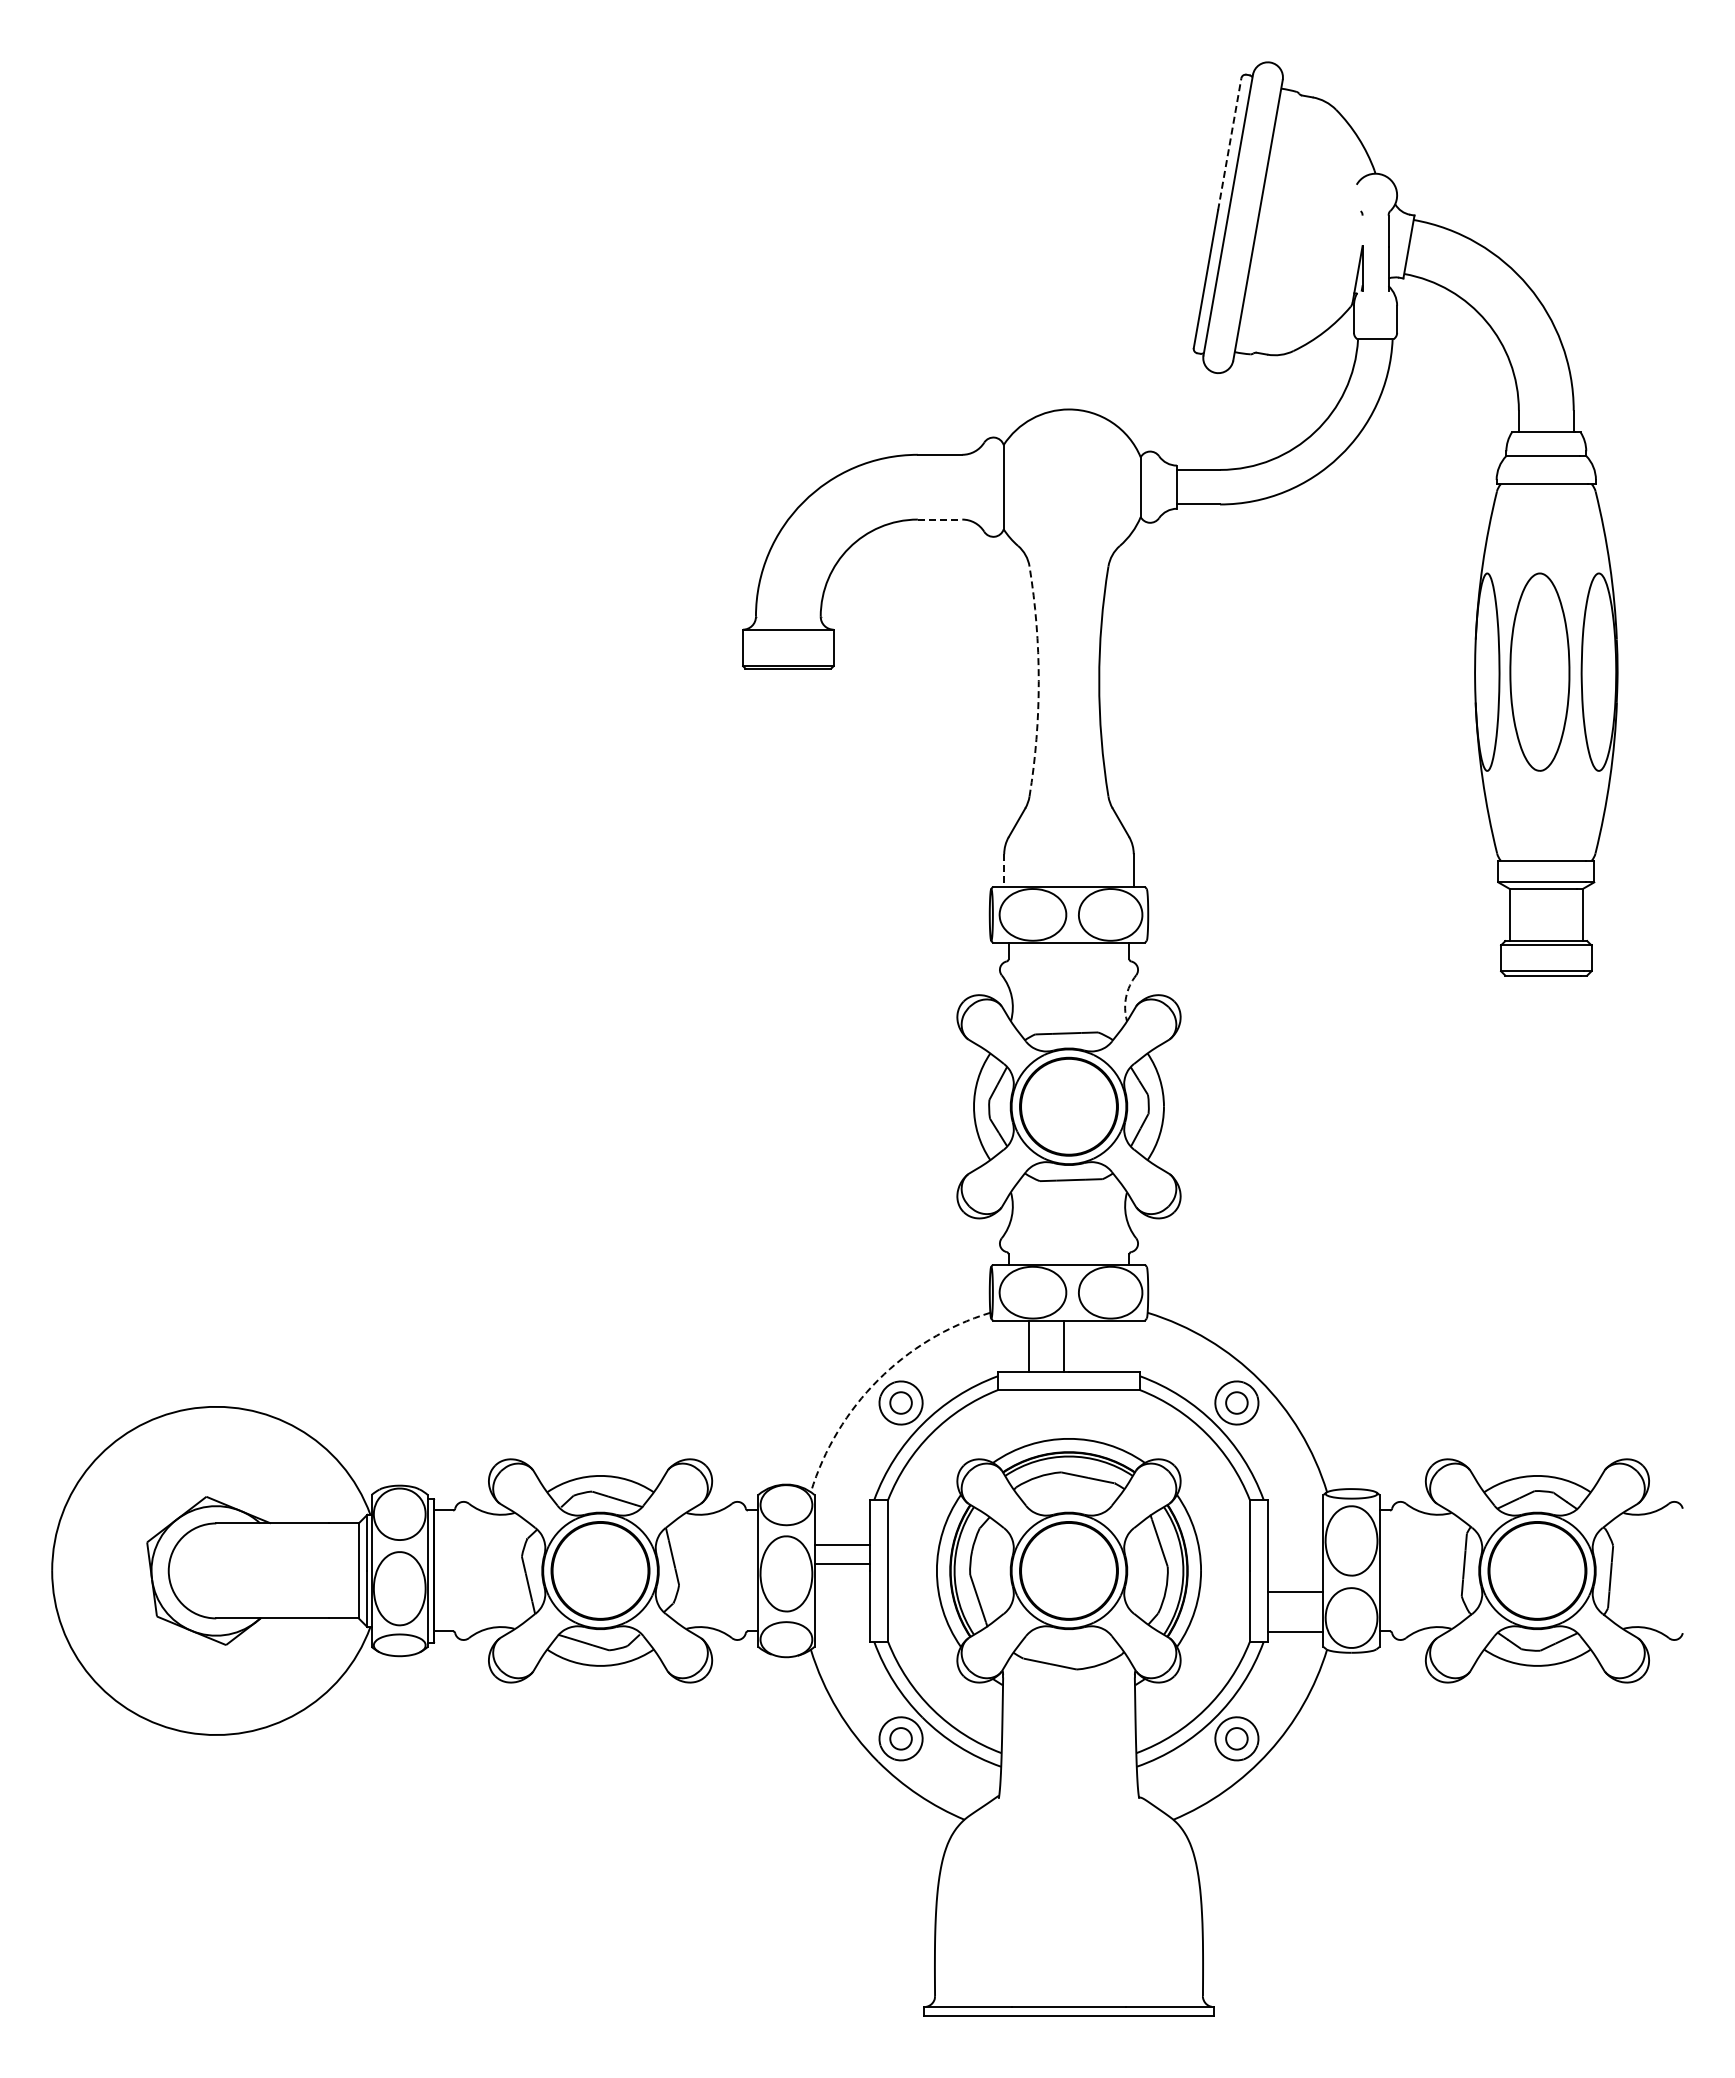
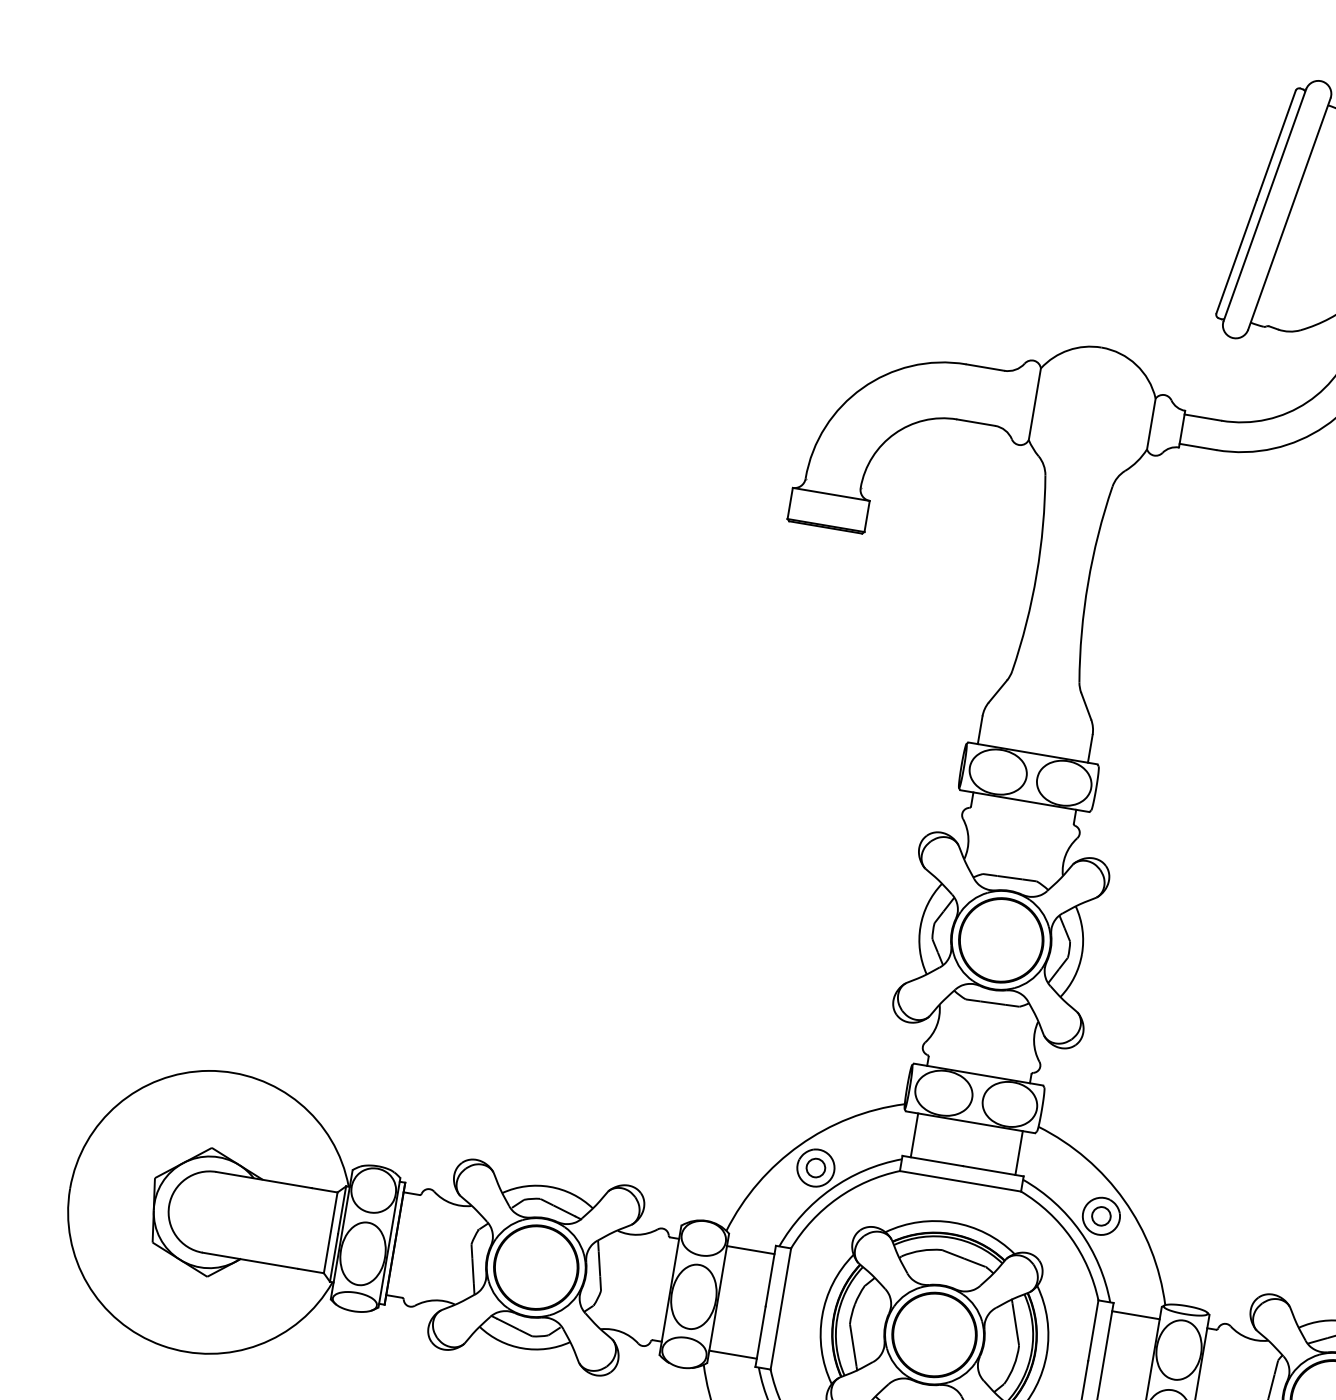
line: (1229, 143) -> (1276, 144), dashed -> solid
line: (940, 519) -> (976, 422), dashed -> solid
arc: (1038, 681) -> (1036, 574), dashed -> solid
line: (1004, 871) -> (980, 731), dashed -> solid
arc: (1126, 996) -> (1066, 854), dashed -> solid
line: (1028, 1346) -> (1019, 1153), moved
line: (1064, 1346) -> (914, 1135), moved
arc: (878, 1380) -> (799, 1145), dashed -> solid
line: (842, 1545) -> (733, 1354), moved
line: (842, 1564) -> (750, 1250), moved
line: (1295, 1592) -> (1135, 1315), moved

